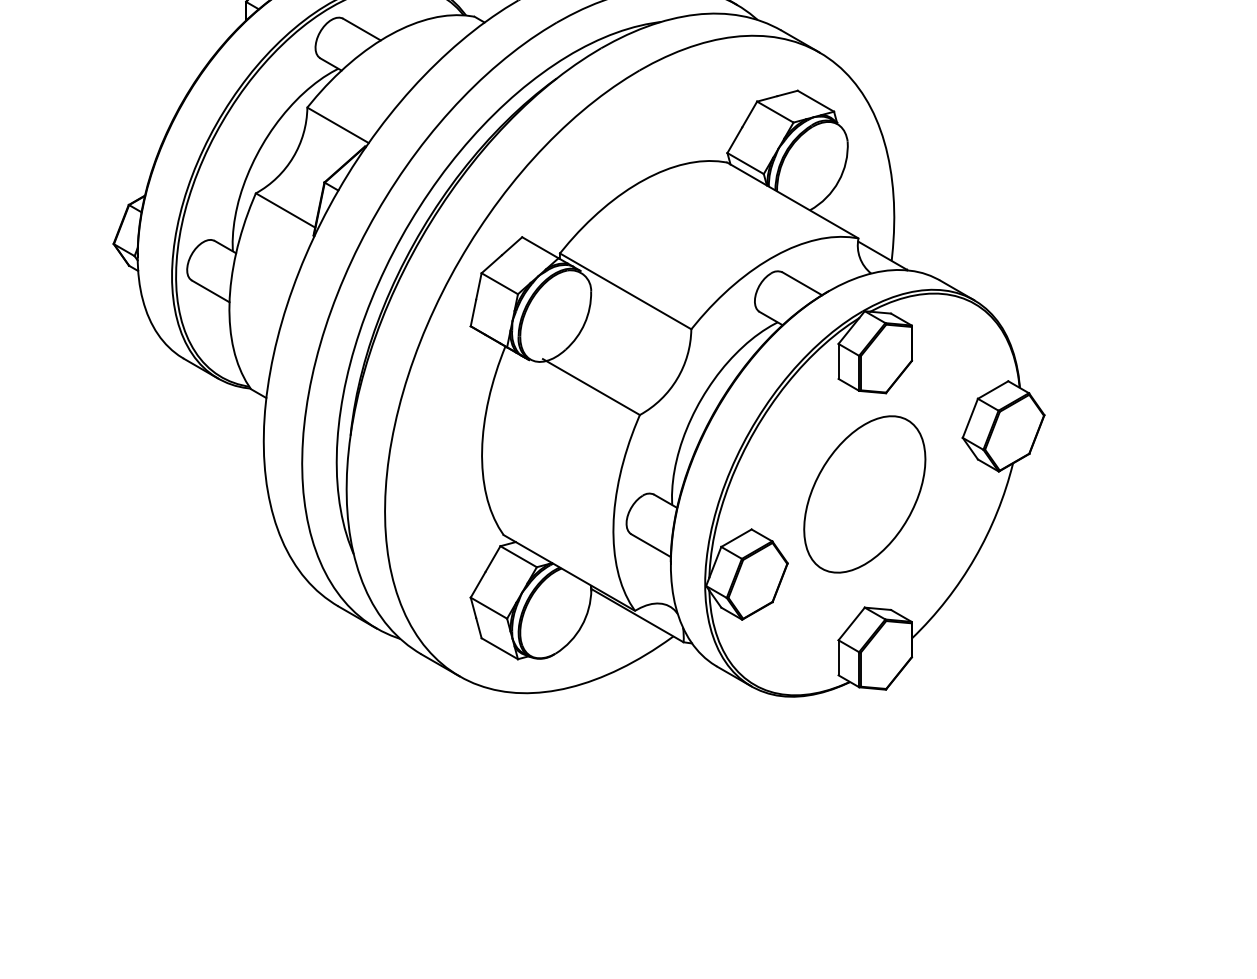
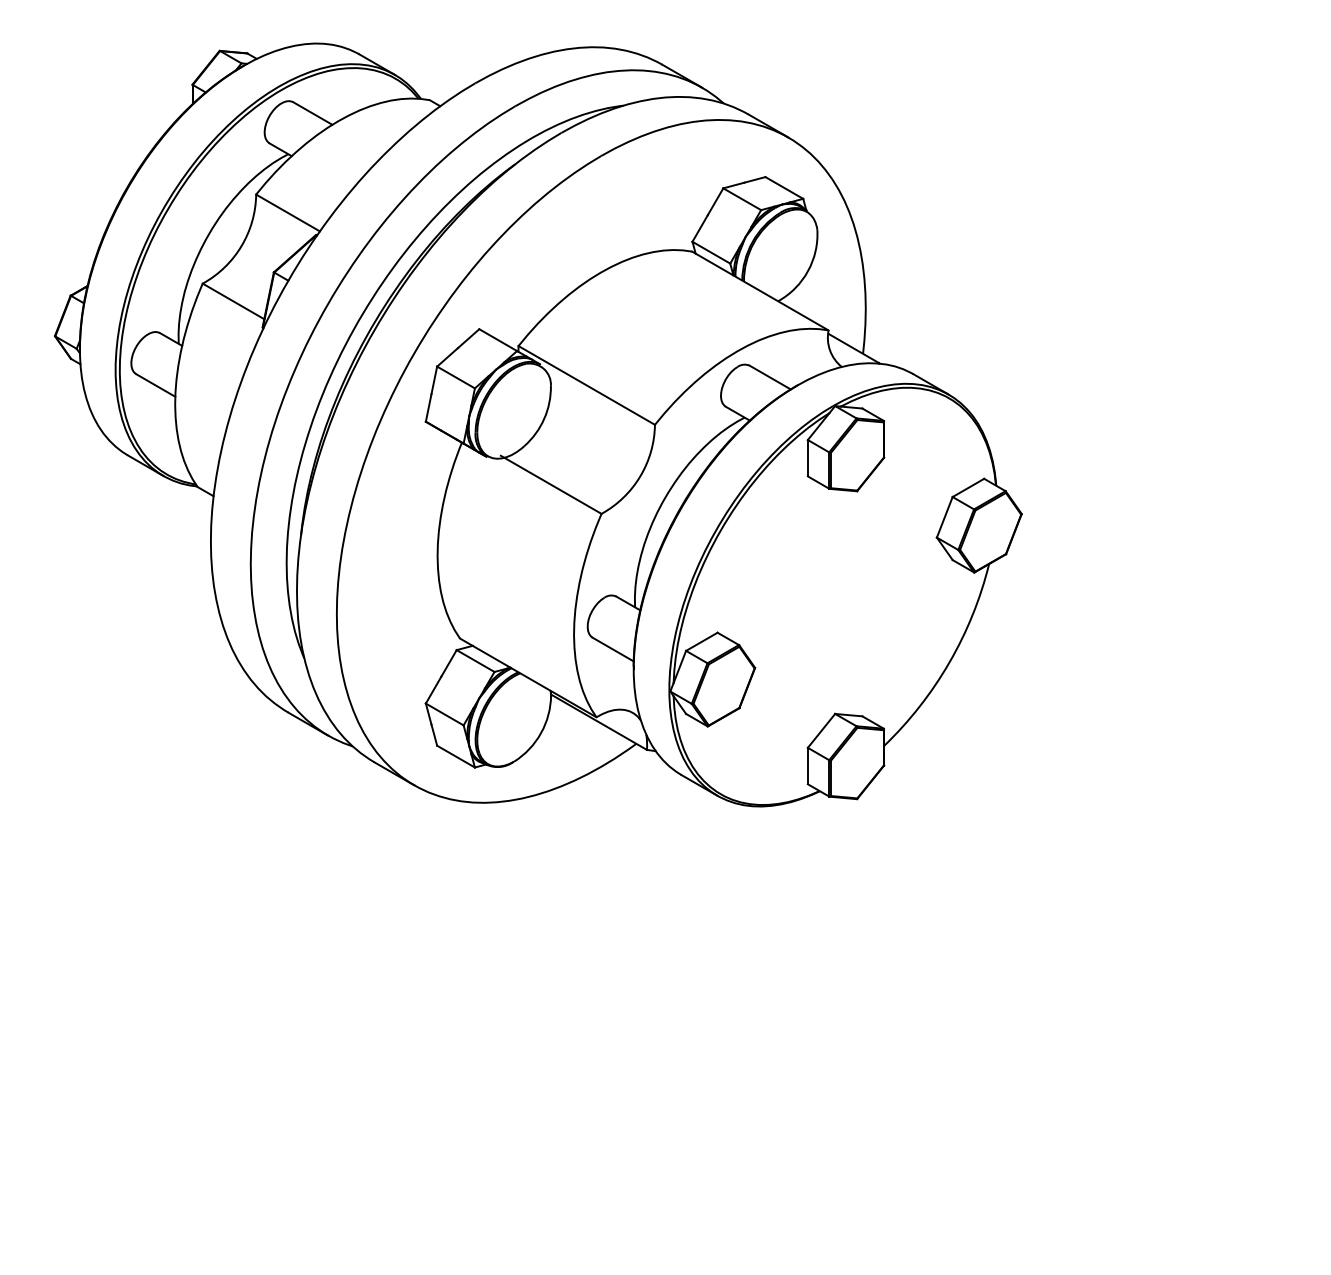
part: (864, 494) -> (834, 596), removed

